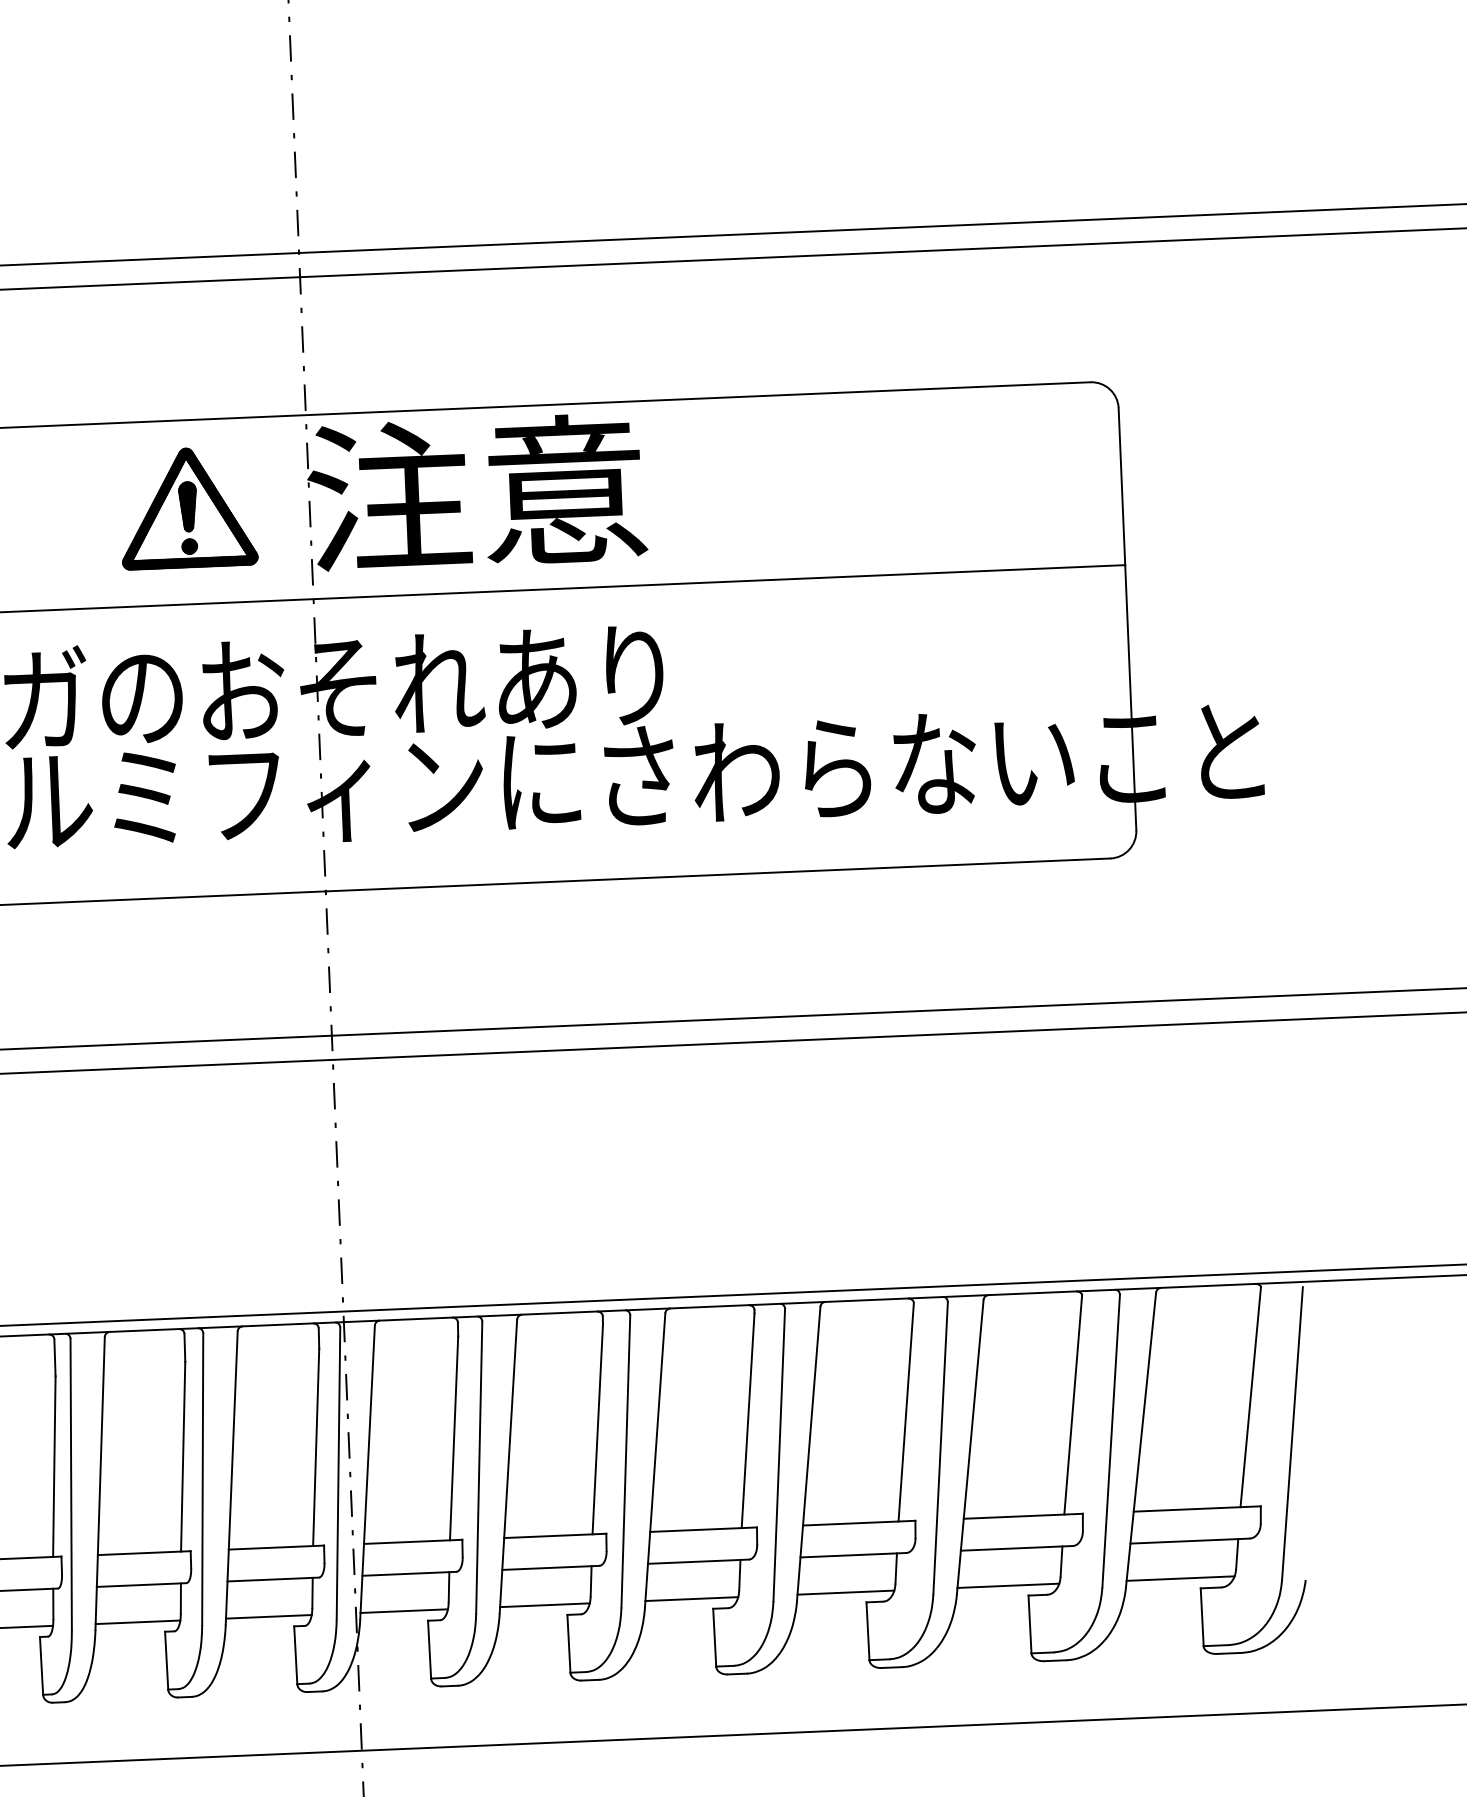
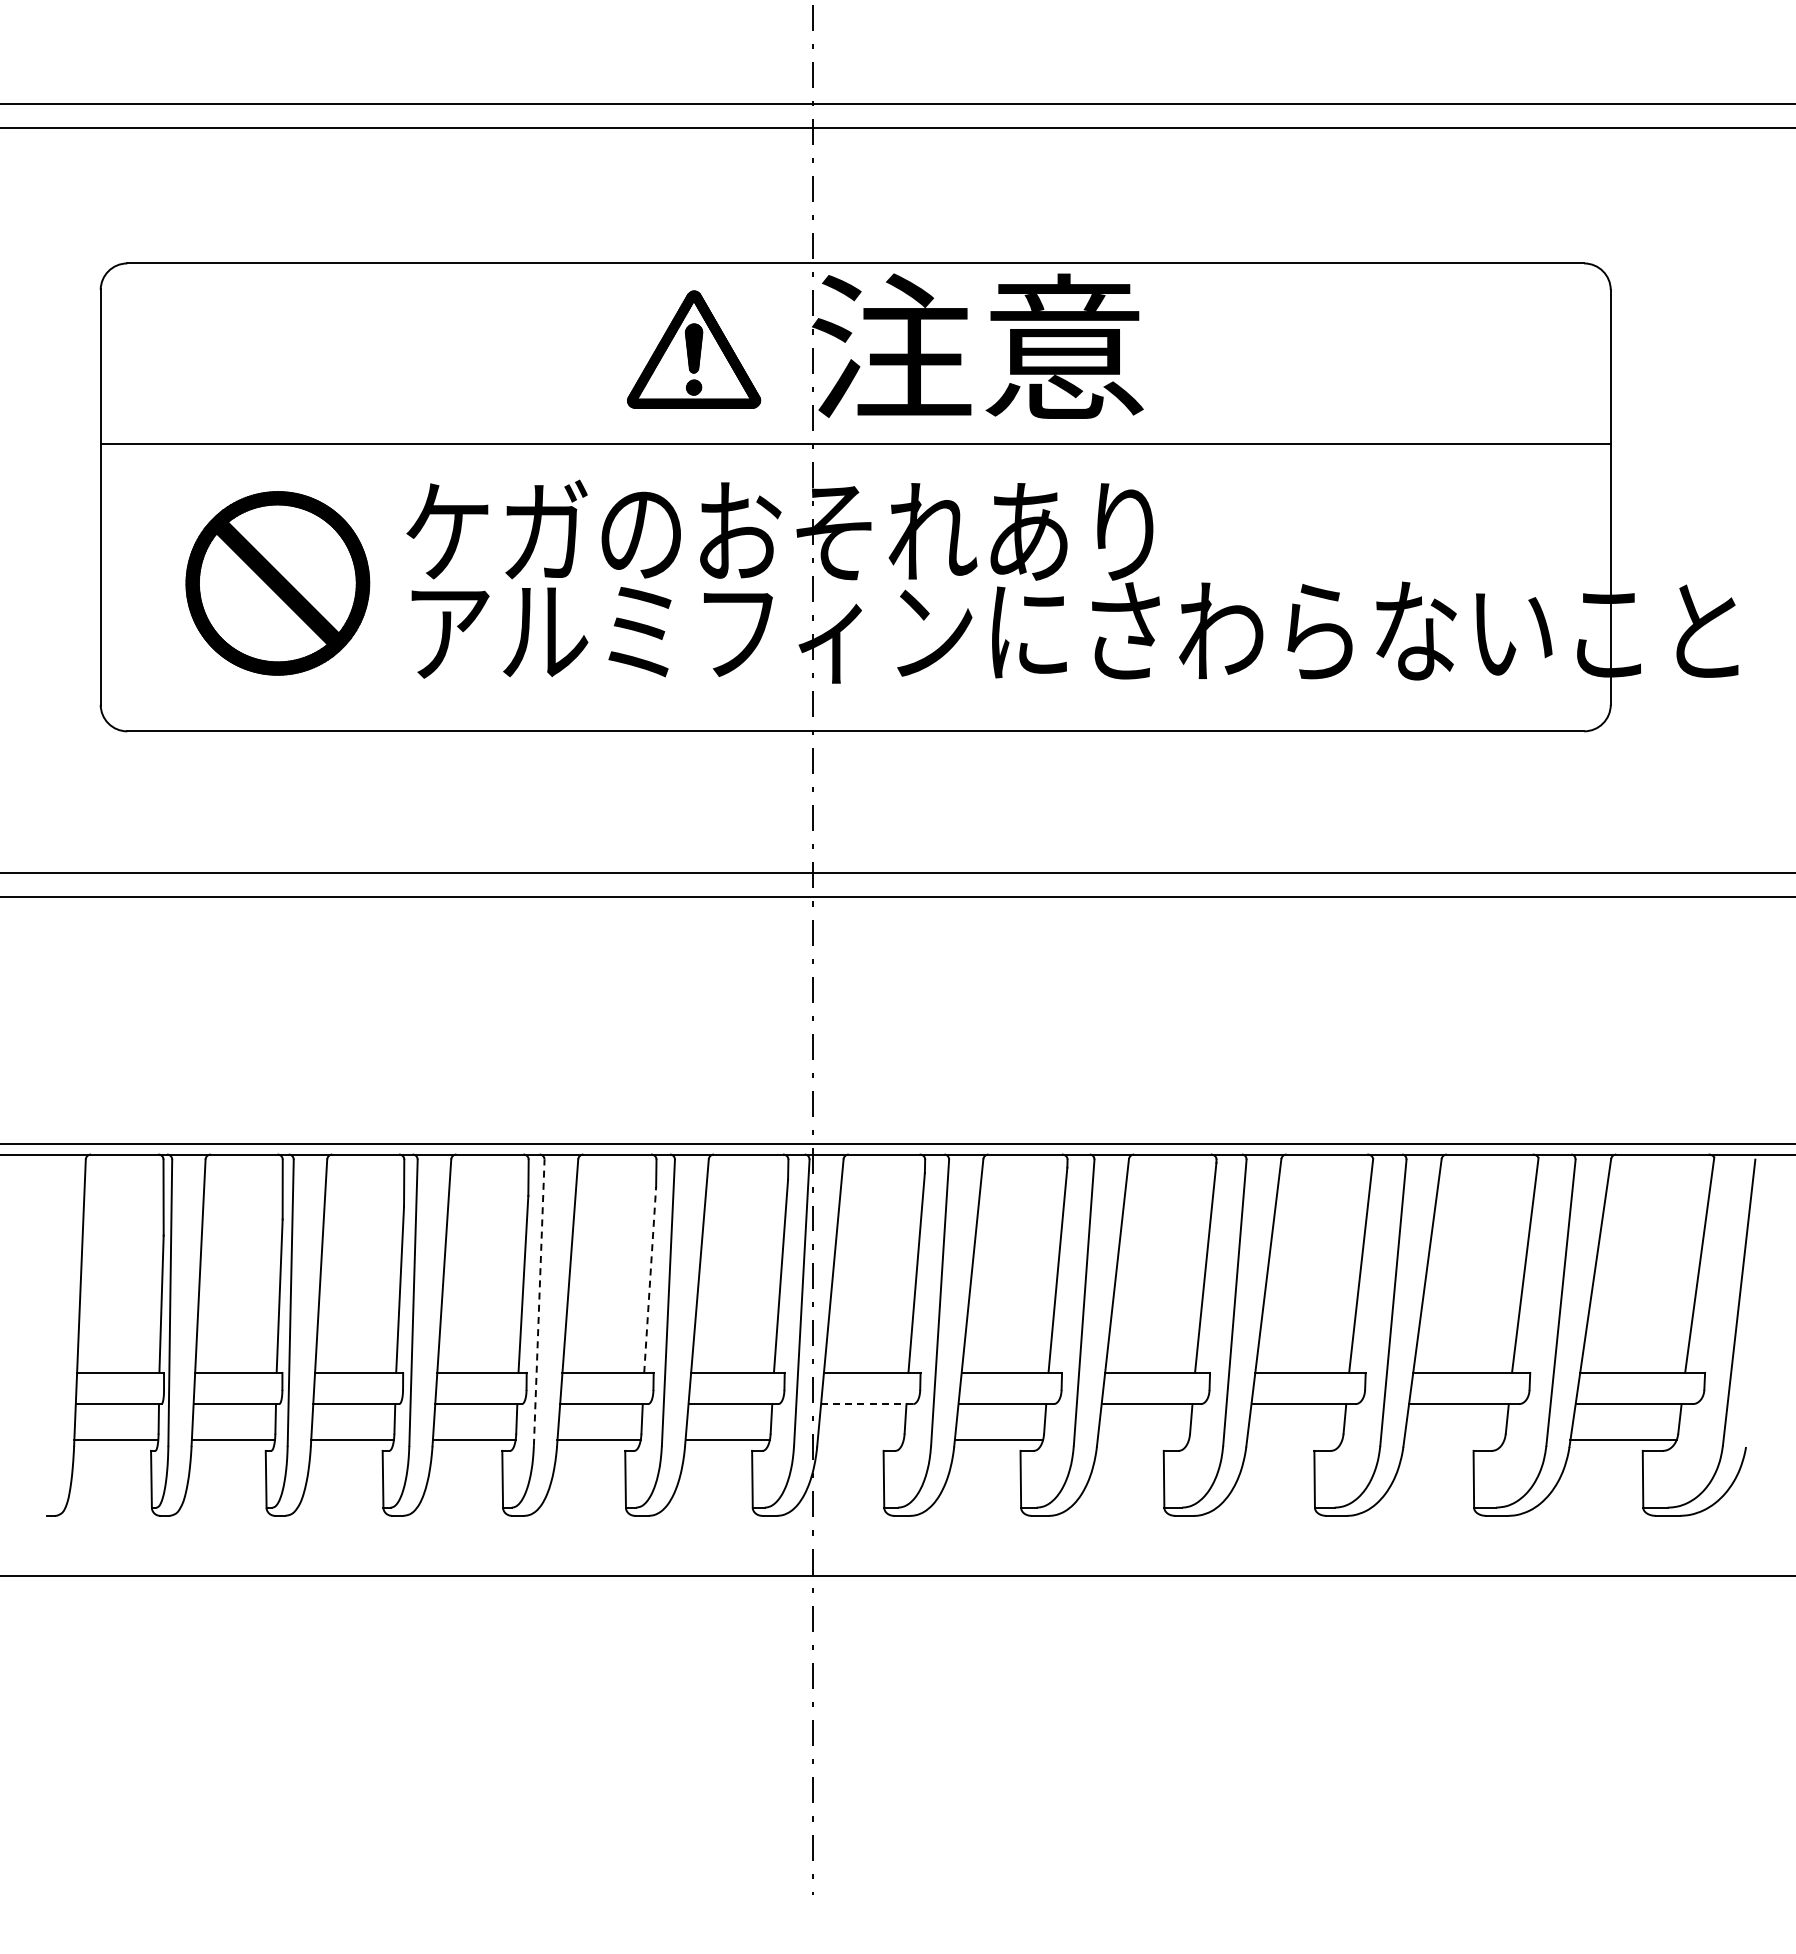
line: (183, 1456) -> (650, 1279), solid -> dashed
line: (71, 1484) -> (539, 1302), solid -> dashed
line: (408, 1574) -> (866, 1404), solid -> dashed
line: (1008, 1585) -> (1454, 1440), removed
line: (845, 1592) -> (1294, 1440), removed
line: (691, 1599) -> (1142, 1440), removed
line: (404, 1611) -> (860, 1440), removed

